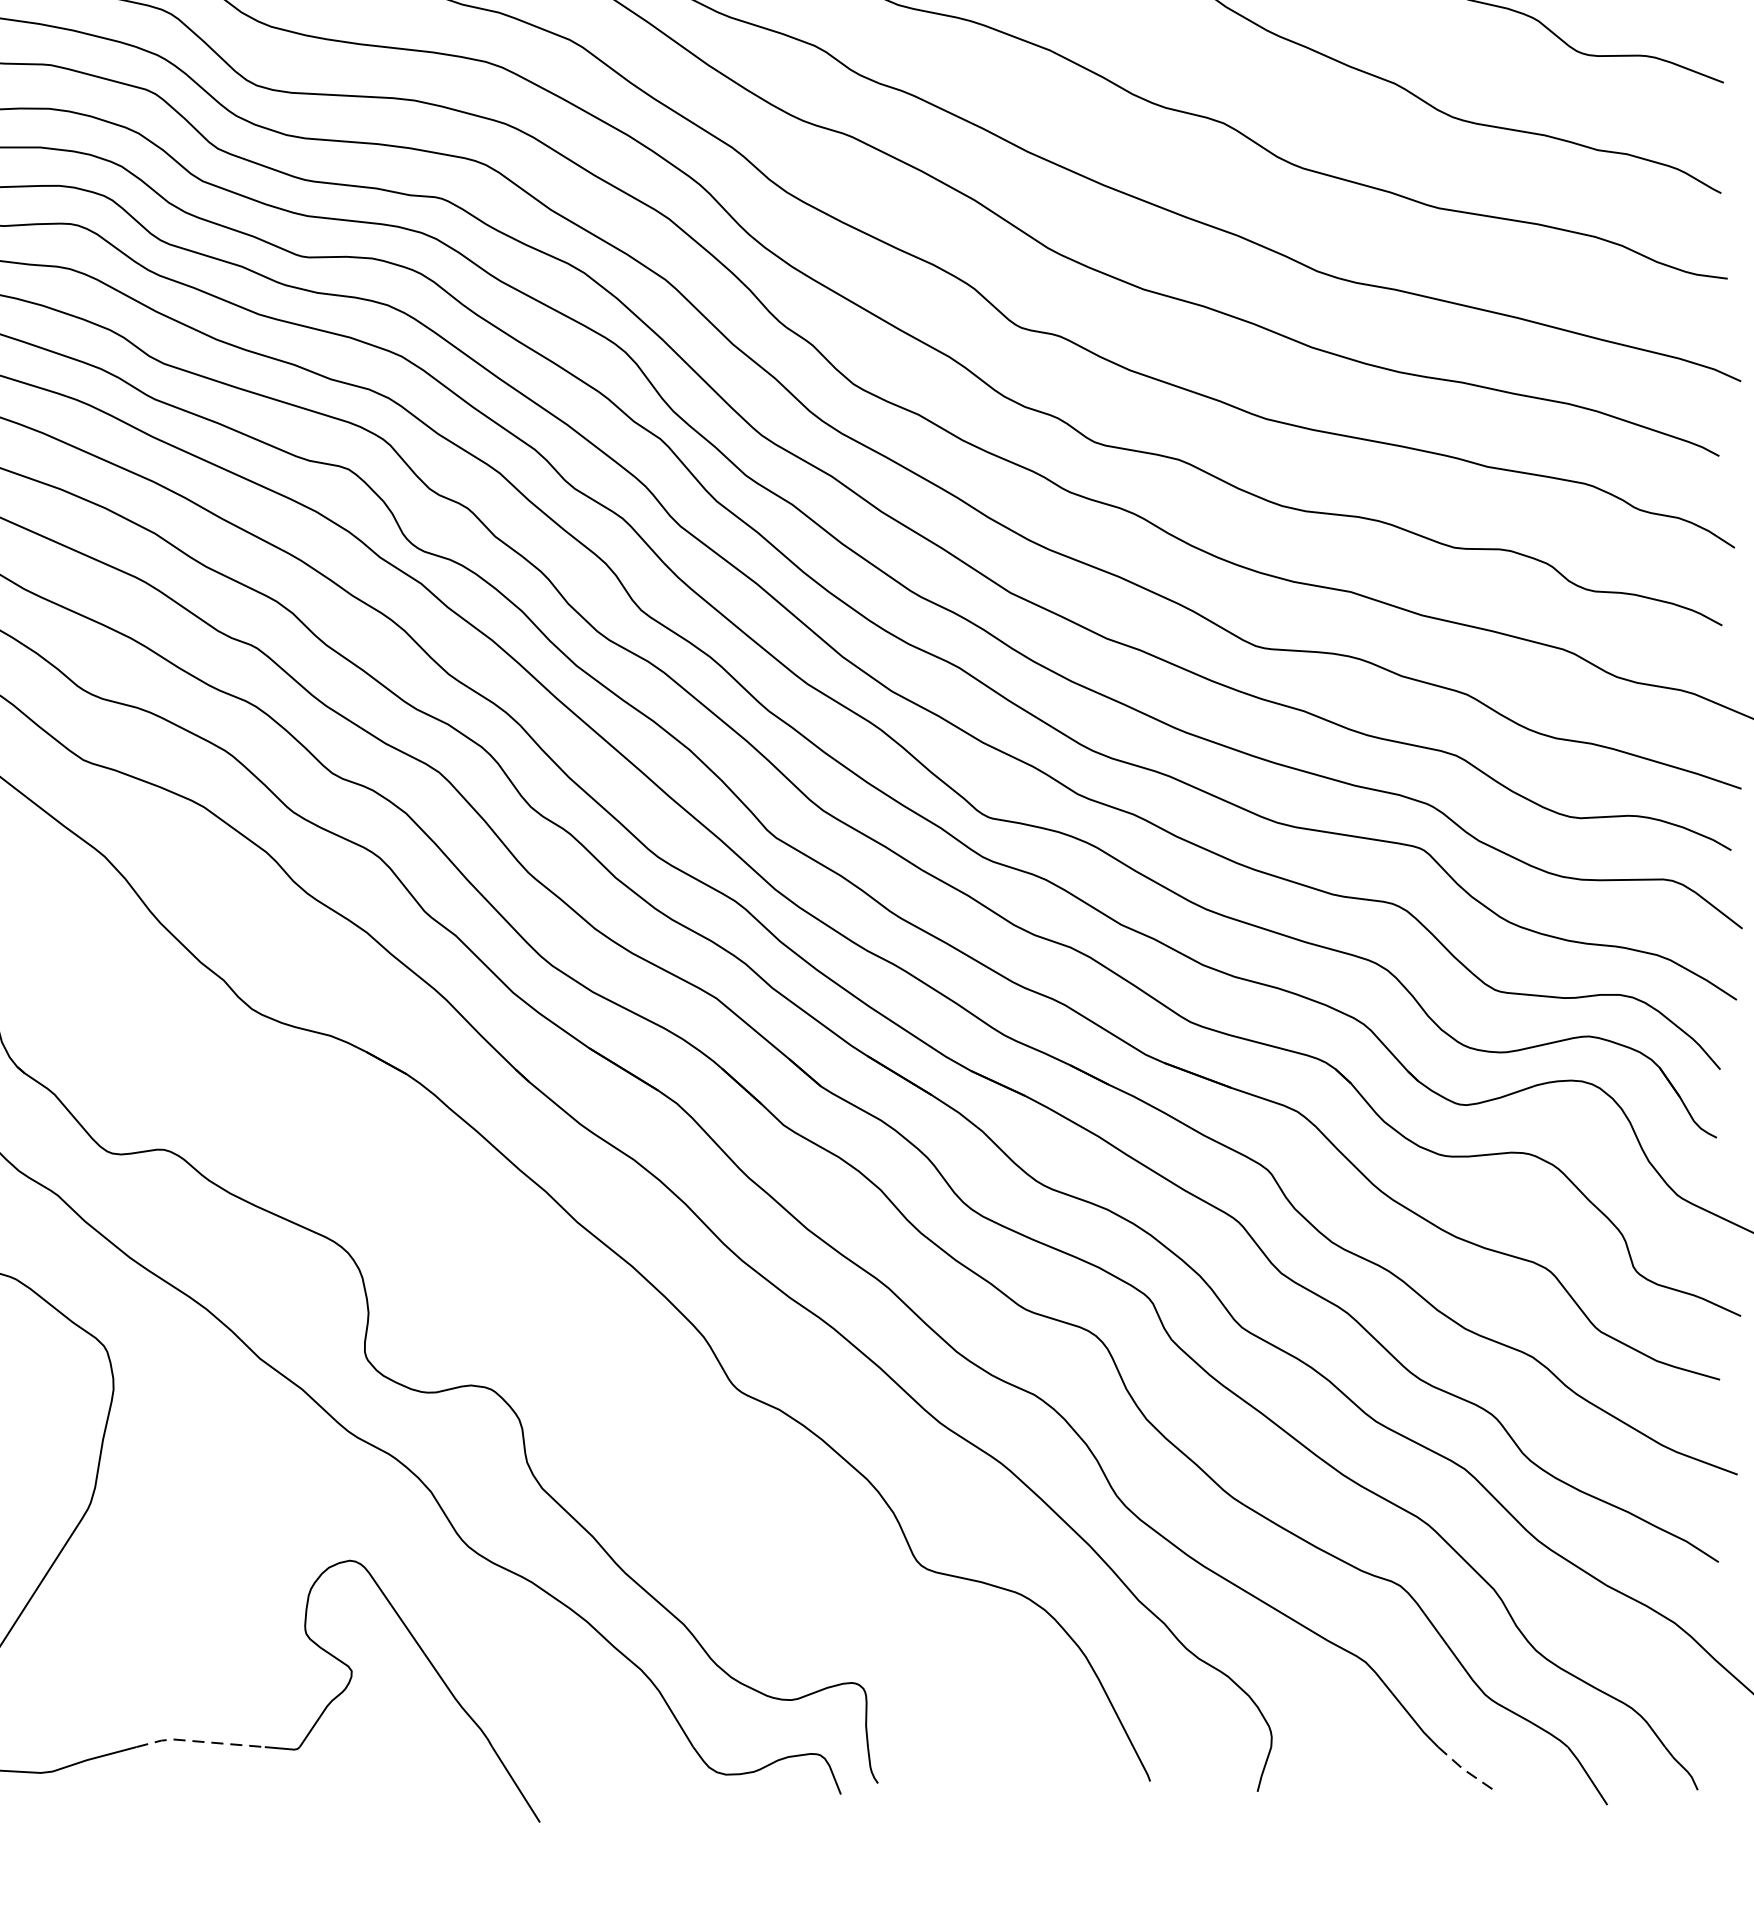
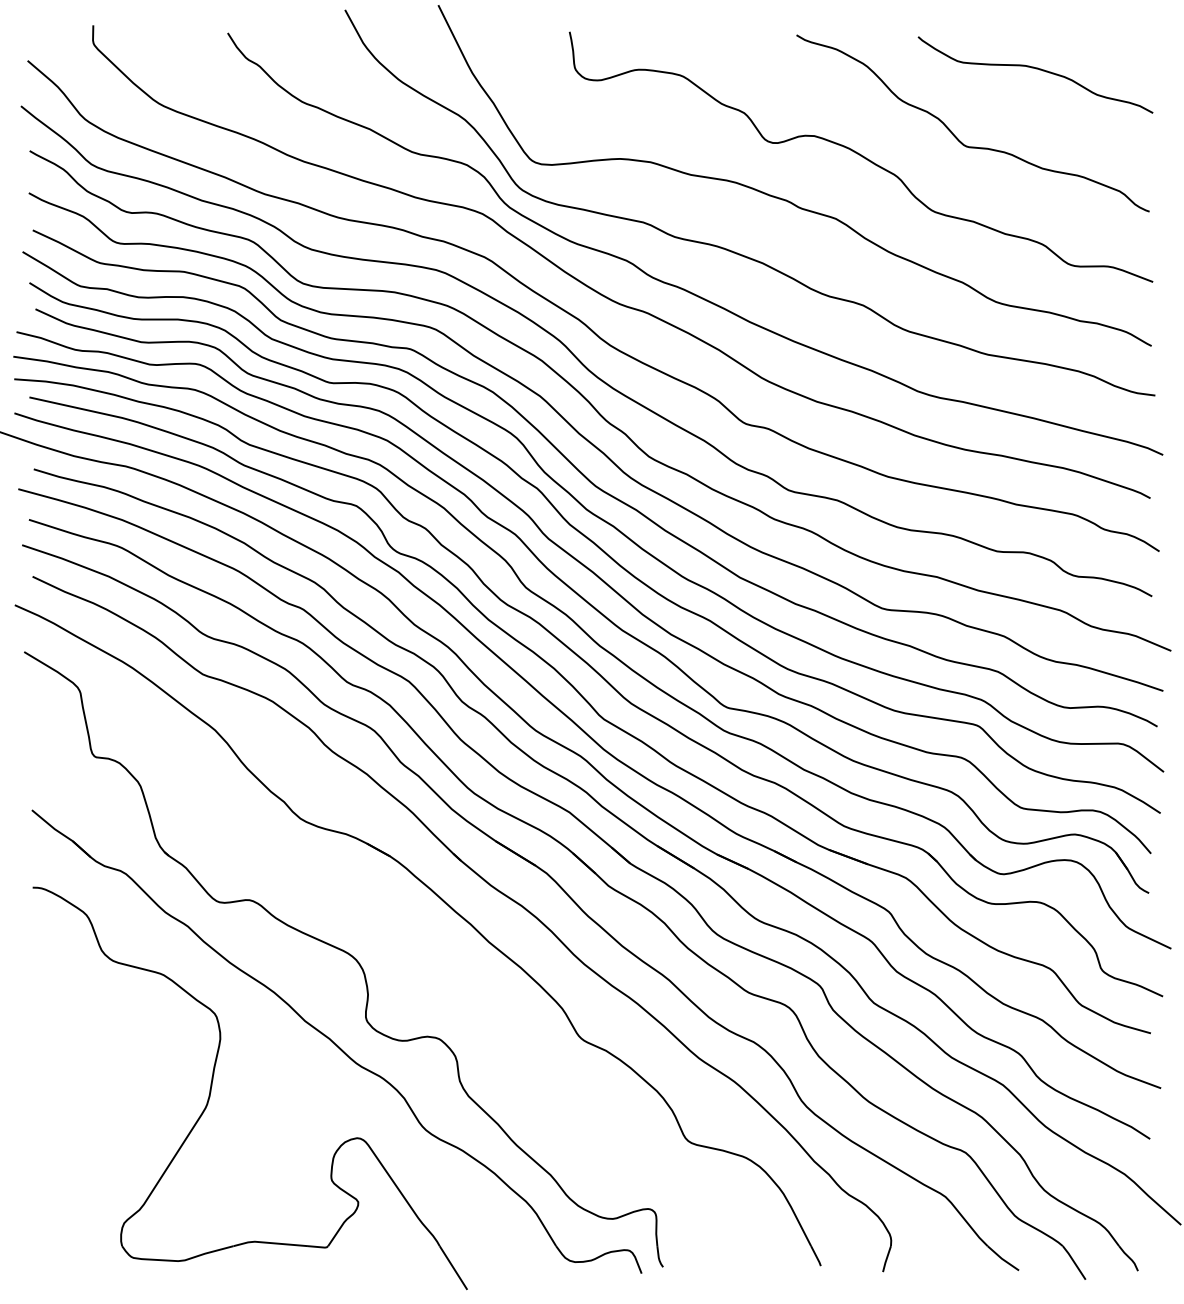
line: (198, 1740) -> (269, 1242), dashed -> solid
line: (1462, 1768) -> (1001, 1258), dashed -> solid

